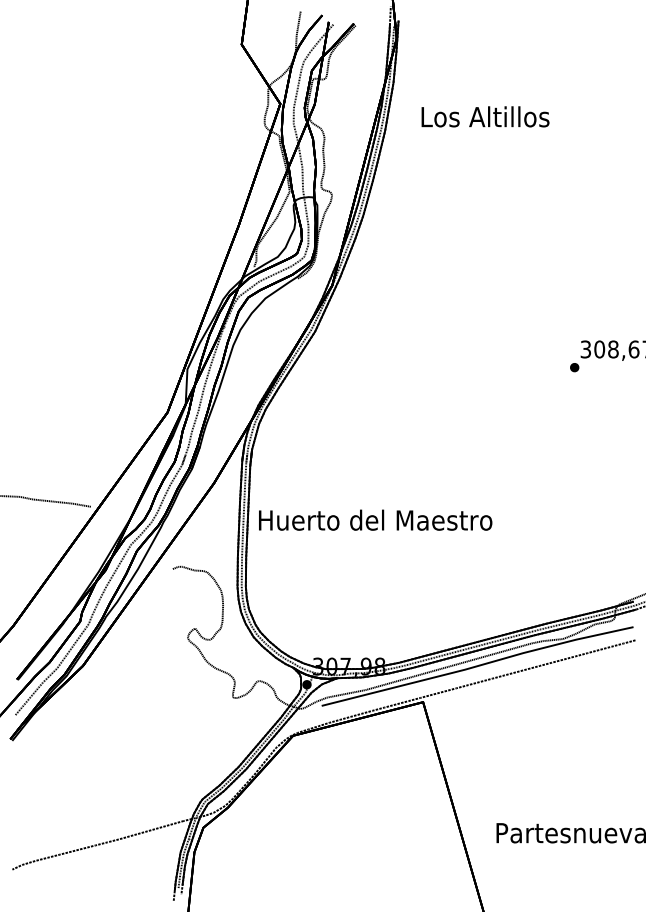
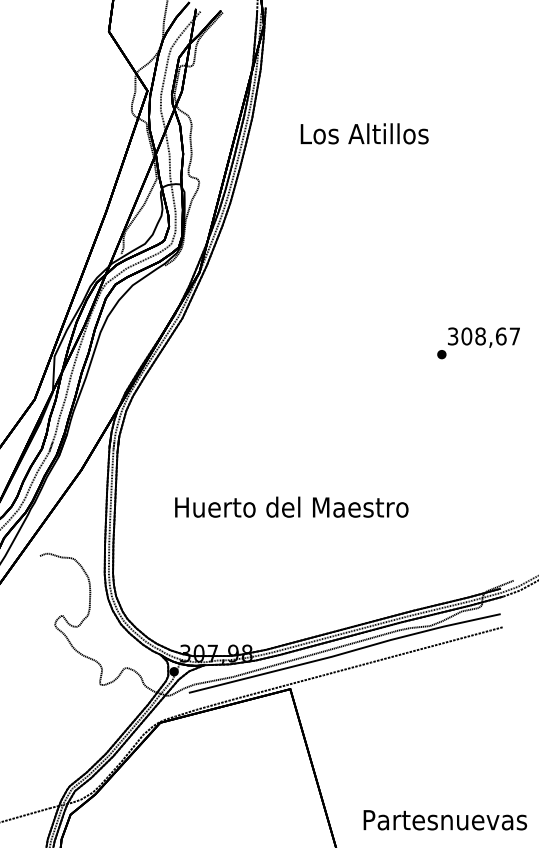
text: (485, 116) -> (364, 133), moved
text: (375, 519) -> (291, 506), moved

